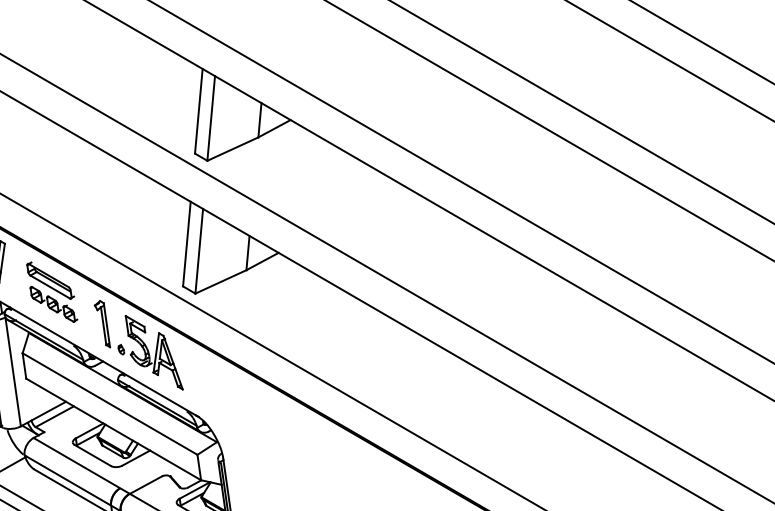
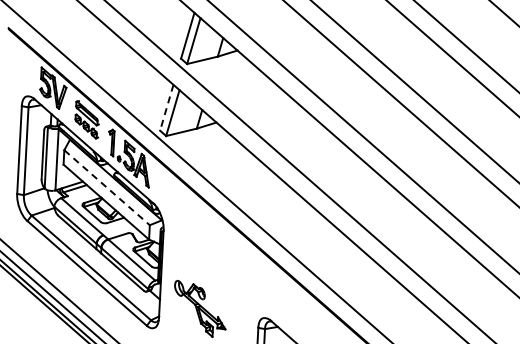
line: (186, 243) -> (166, 107), solid -> dashed
line: (110, 403) -> (107, 187), solid -> dashed

